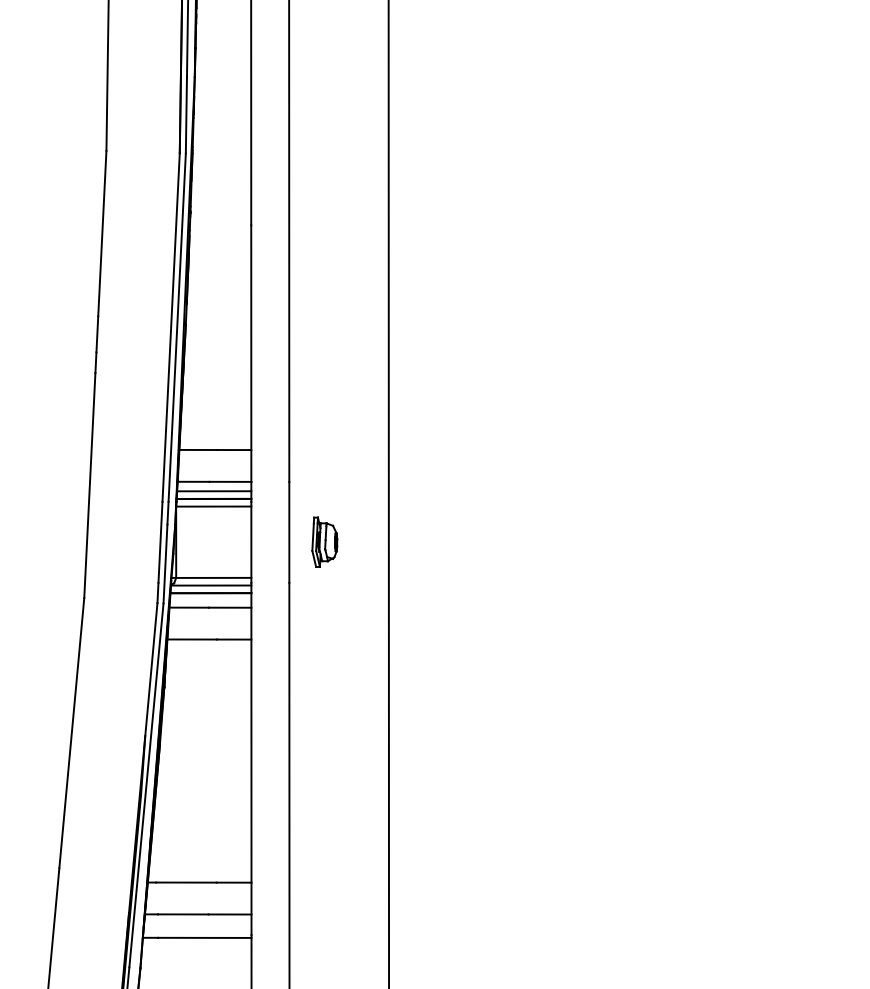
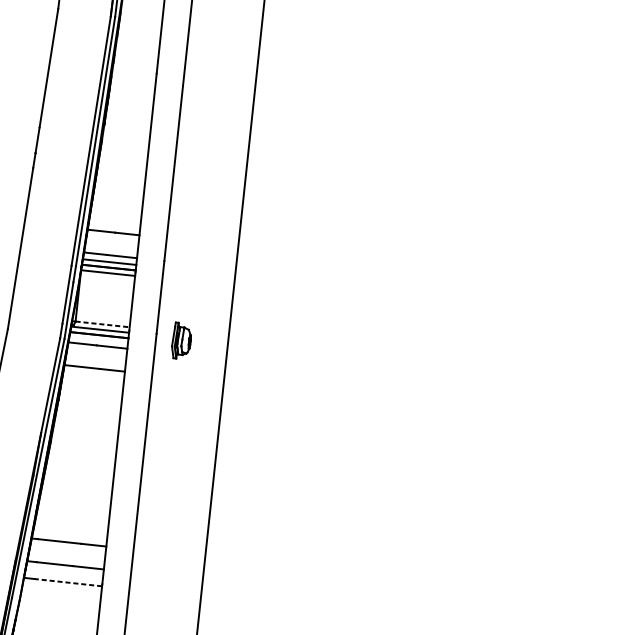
part: (324, 541) -> (181, 340), moved
line: (213, 577) -> (102, 324), solid -> dashed
line: (204, 937) -> (68, 582), solid -> dashed

